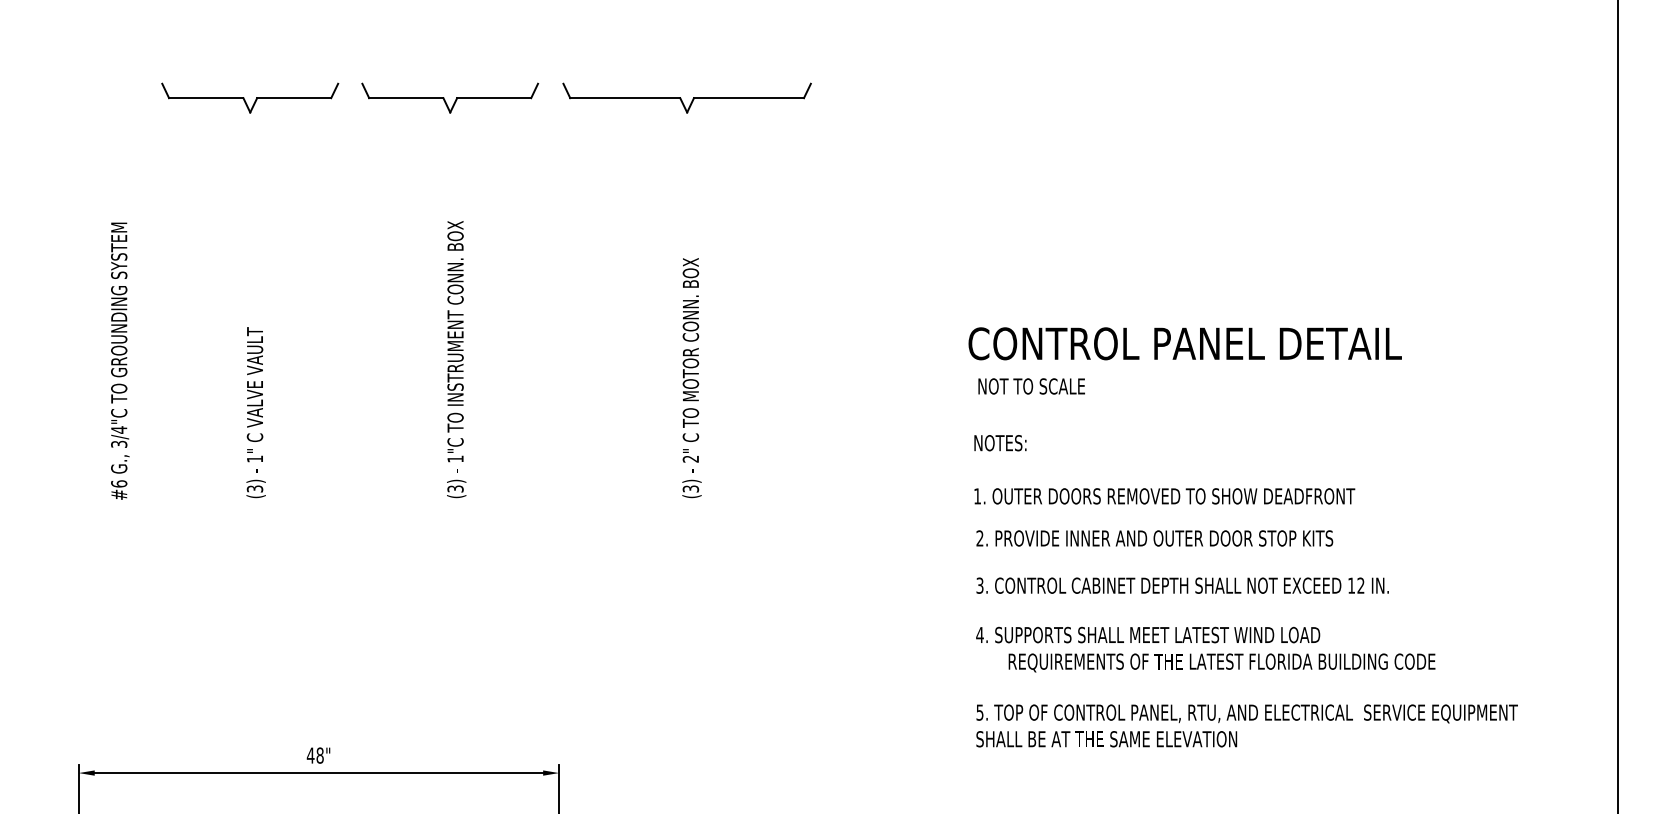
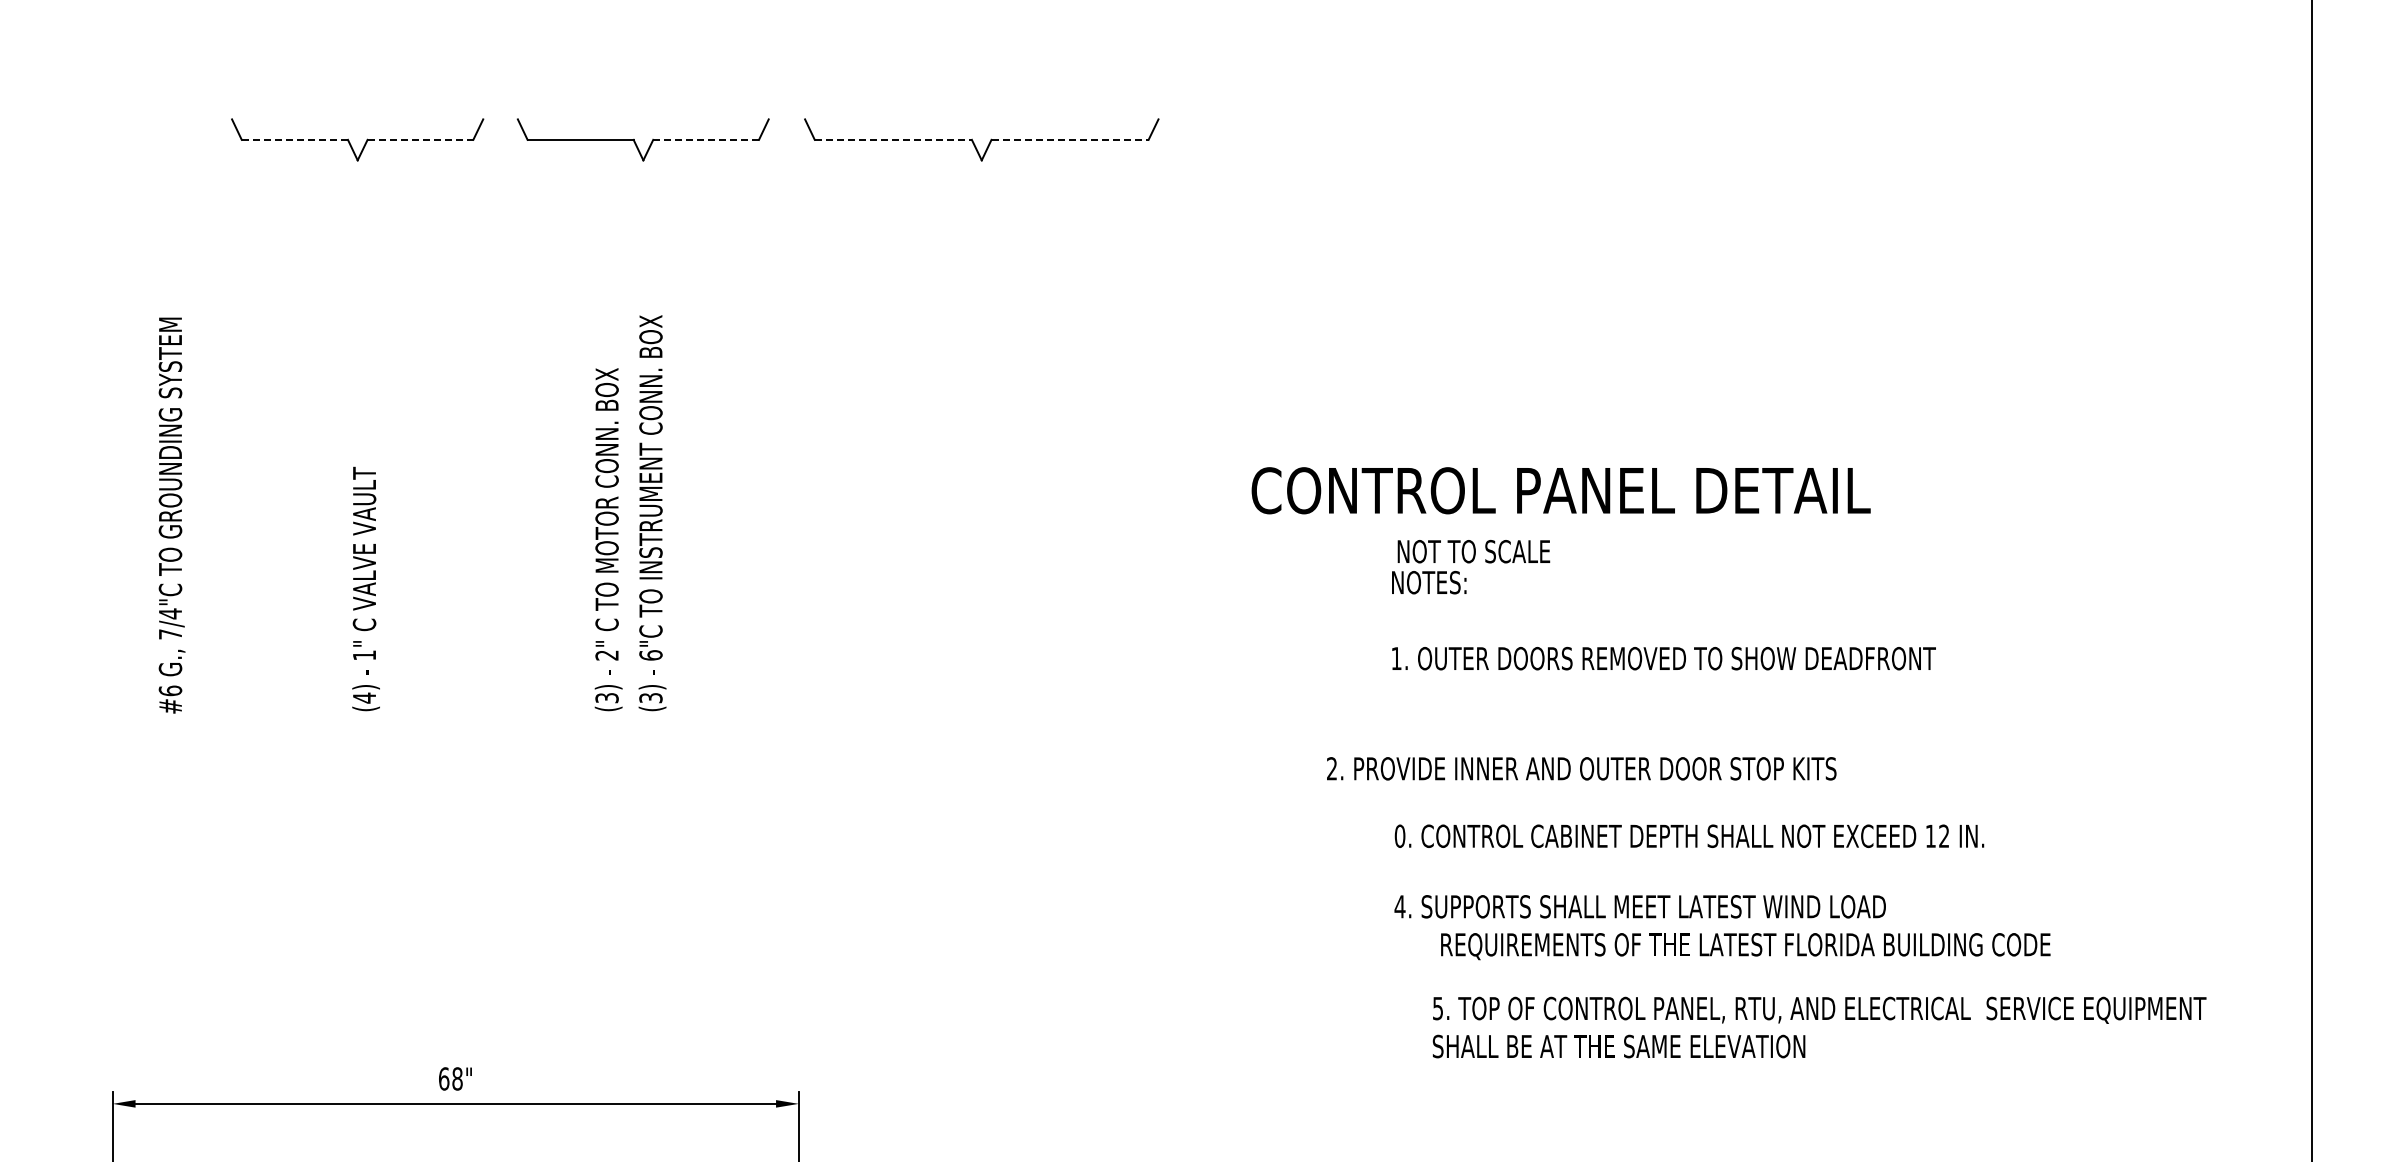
line: (206, 97) -> (295, 139), solid -> dashed
line: (294, 97) -> (420, 139), solid -> dashed
line: (494, 97) -> (706, 139), solid -> dashed
line: (625, 97) -> (893, 139), solid -> dashed
line: (749, 97) -> (1070, 139), solid -> dashed
text: (1184, 343) -> (1560, 490), moved
text: (691, 377) -> (608, 539), moved
text: (119, 444) -> (170, 634), 3/4"C -> 7/4"C
text: (455, 459) -> (650, 655), 1"C -> 6"C
text: (1164, 469) -> (1663, 620), moved
text: (255, 488) -> (364, 697), (3) -> (4)
text: (1154, 538) -> (1581, 768), moved
text: (979, 585) -> (1399, 835), 3. -> 0.
text: (1247, 725) -> (1819, 1027), moved
text: (310, 755) -> (443, 1078), 48" -> 68"

